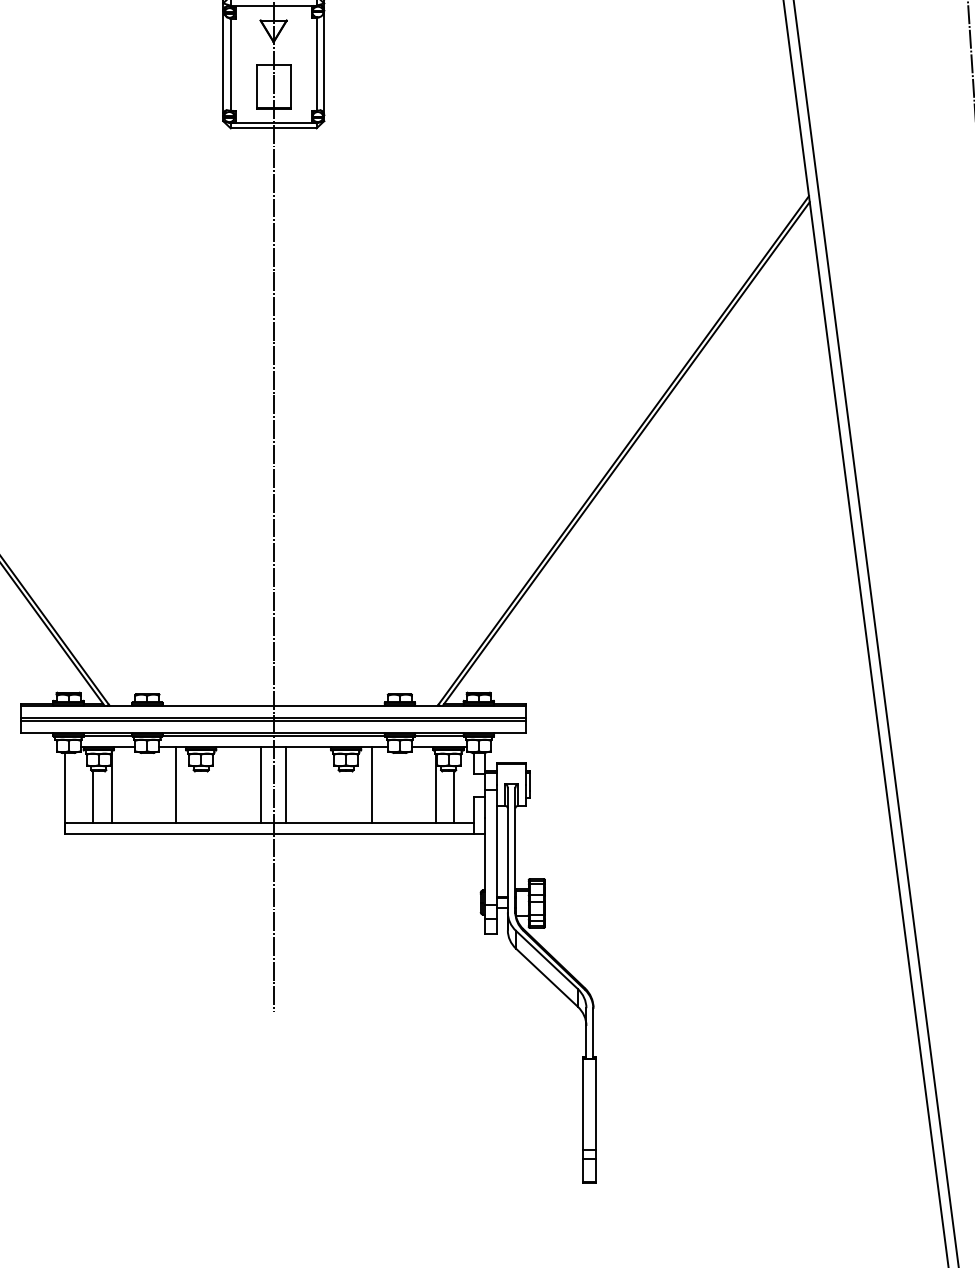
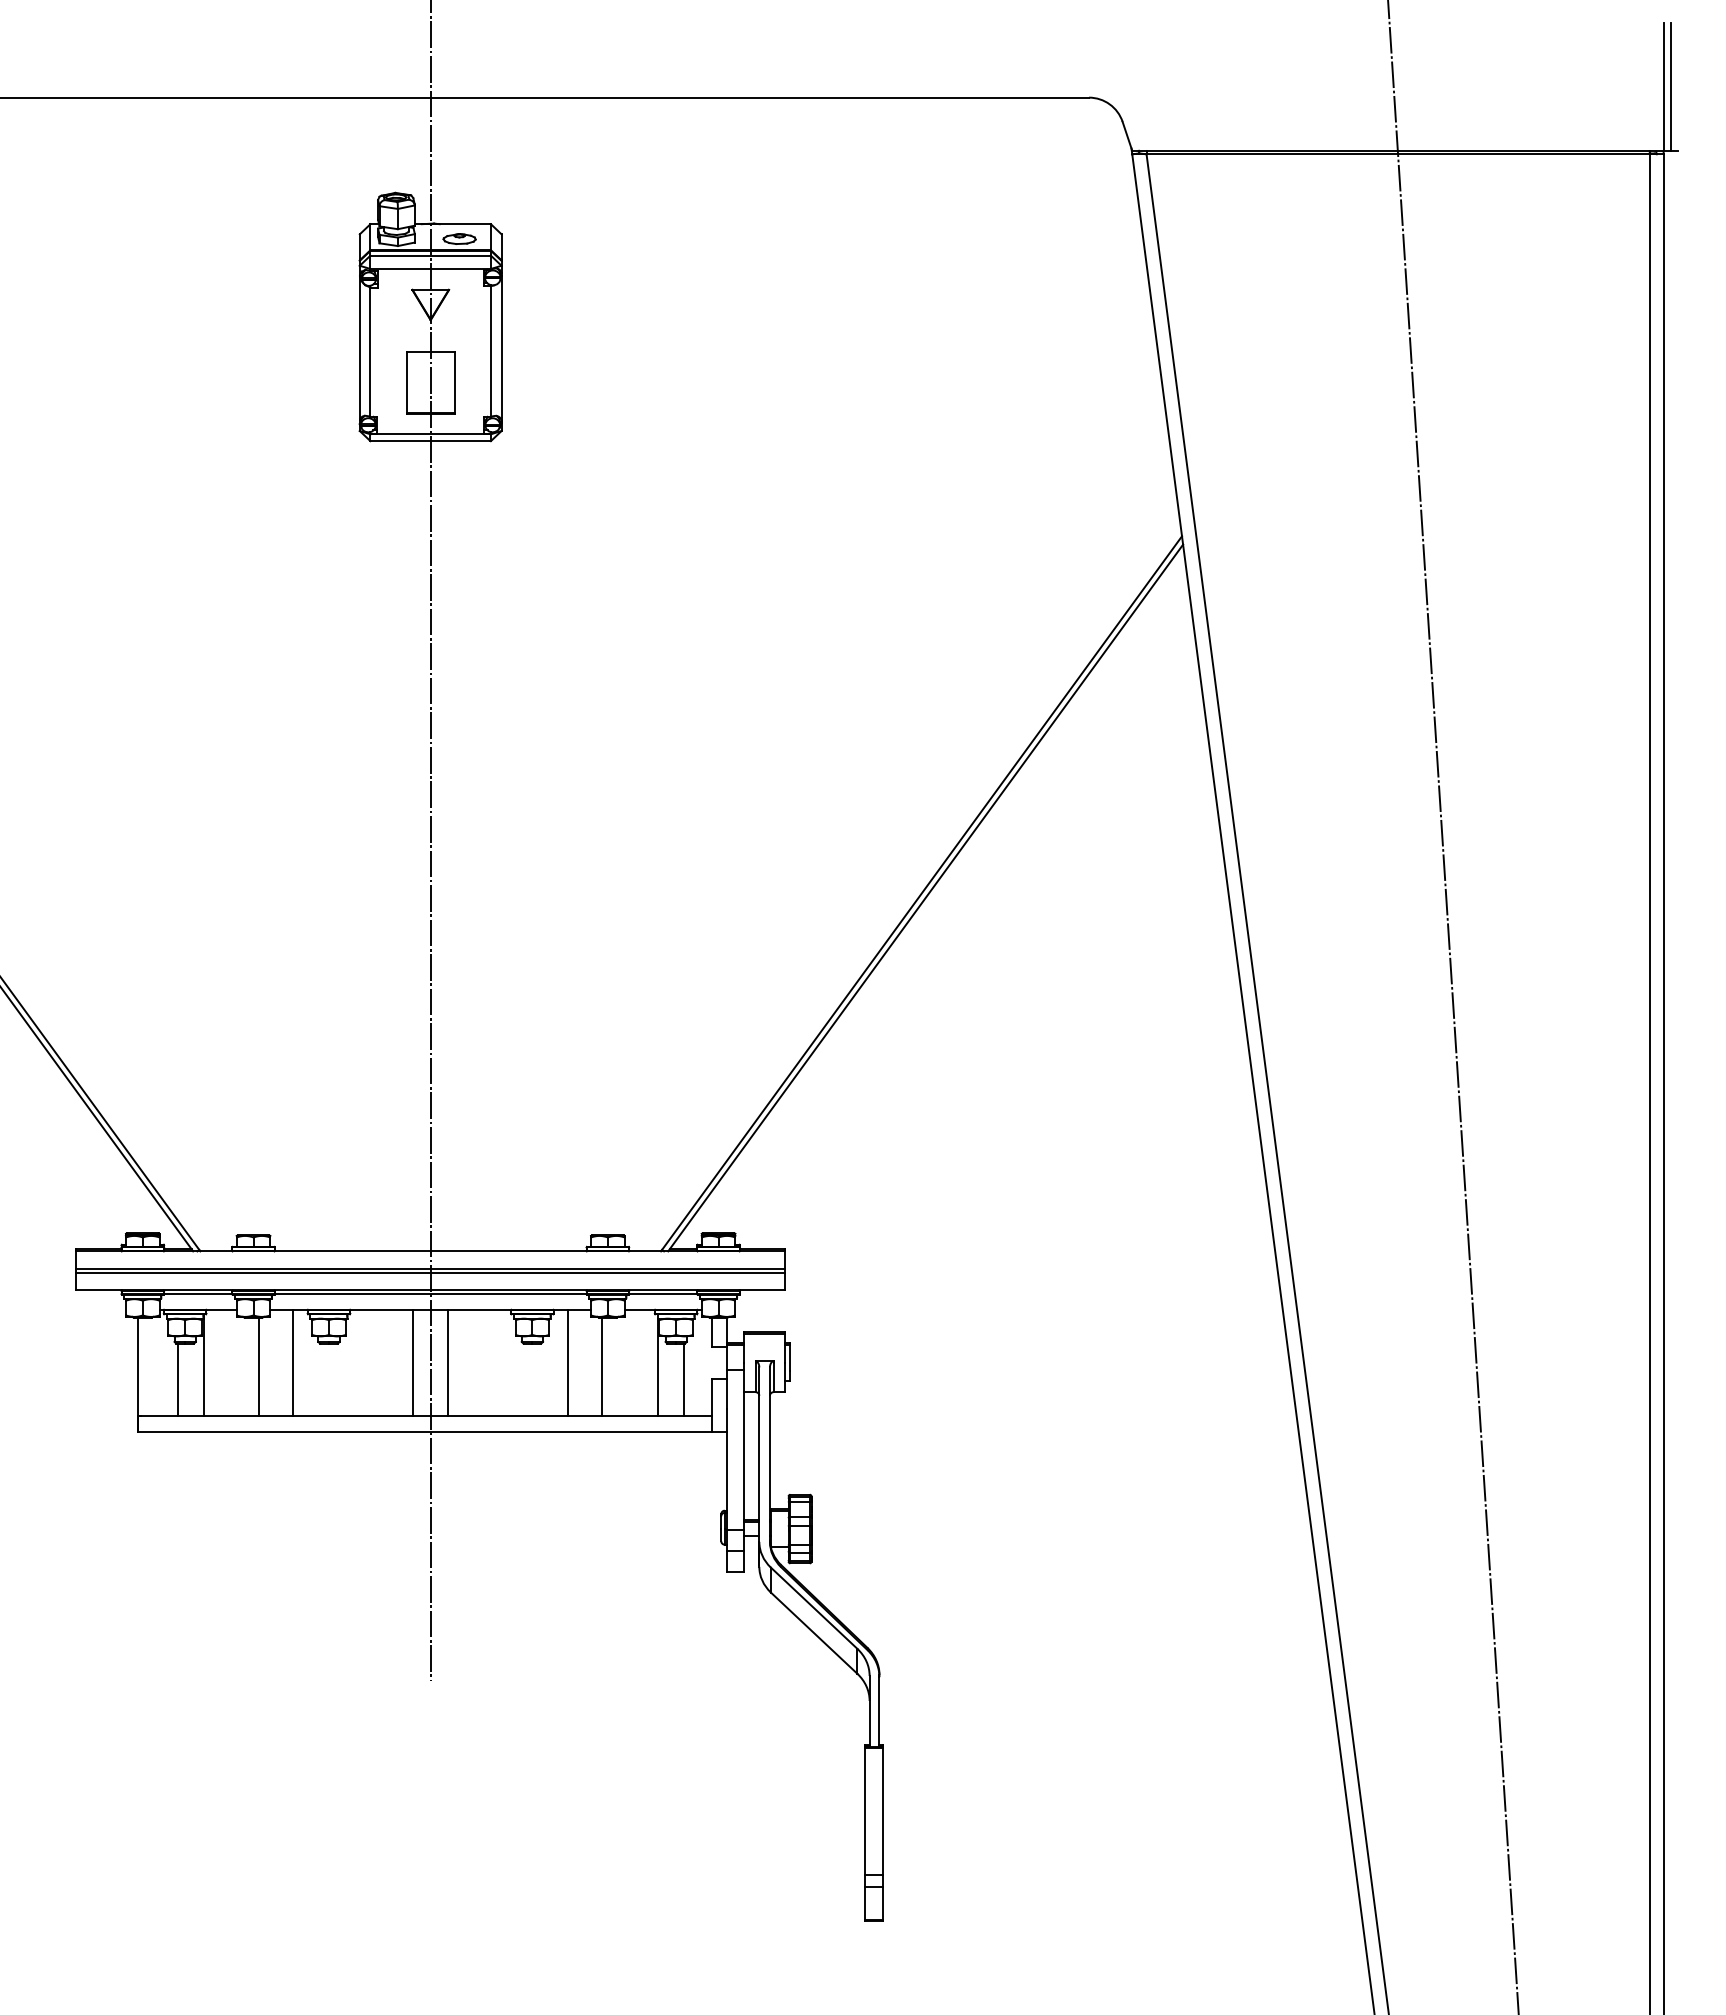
line: (151, 787) -> (259, 1366), added
line: (396, 787) -> (602, 1366), added

